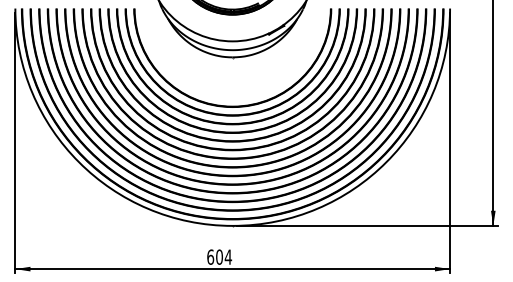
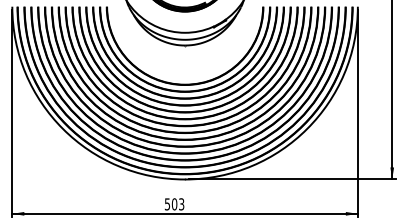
text: (219, 256) -> (174, 203), 604 -> 503

